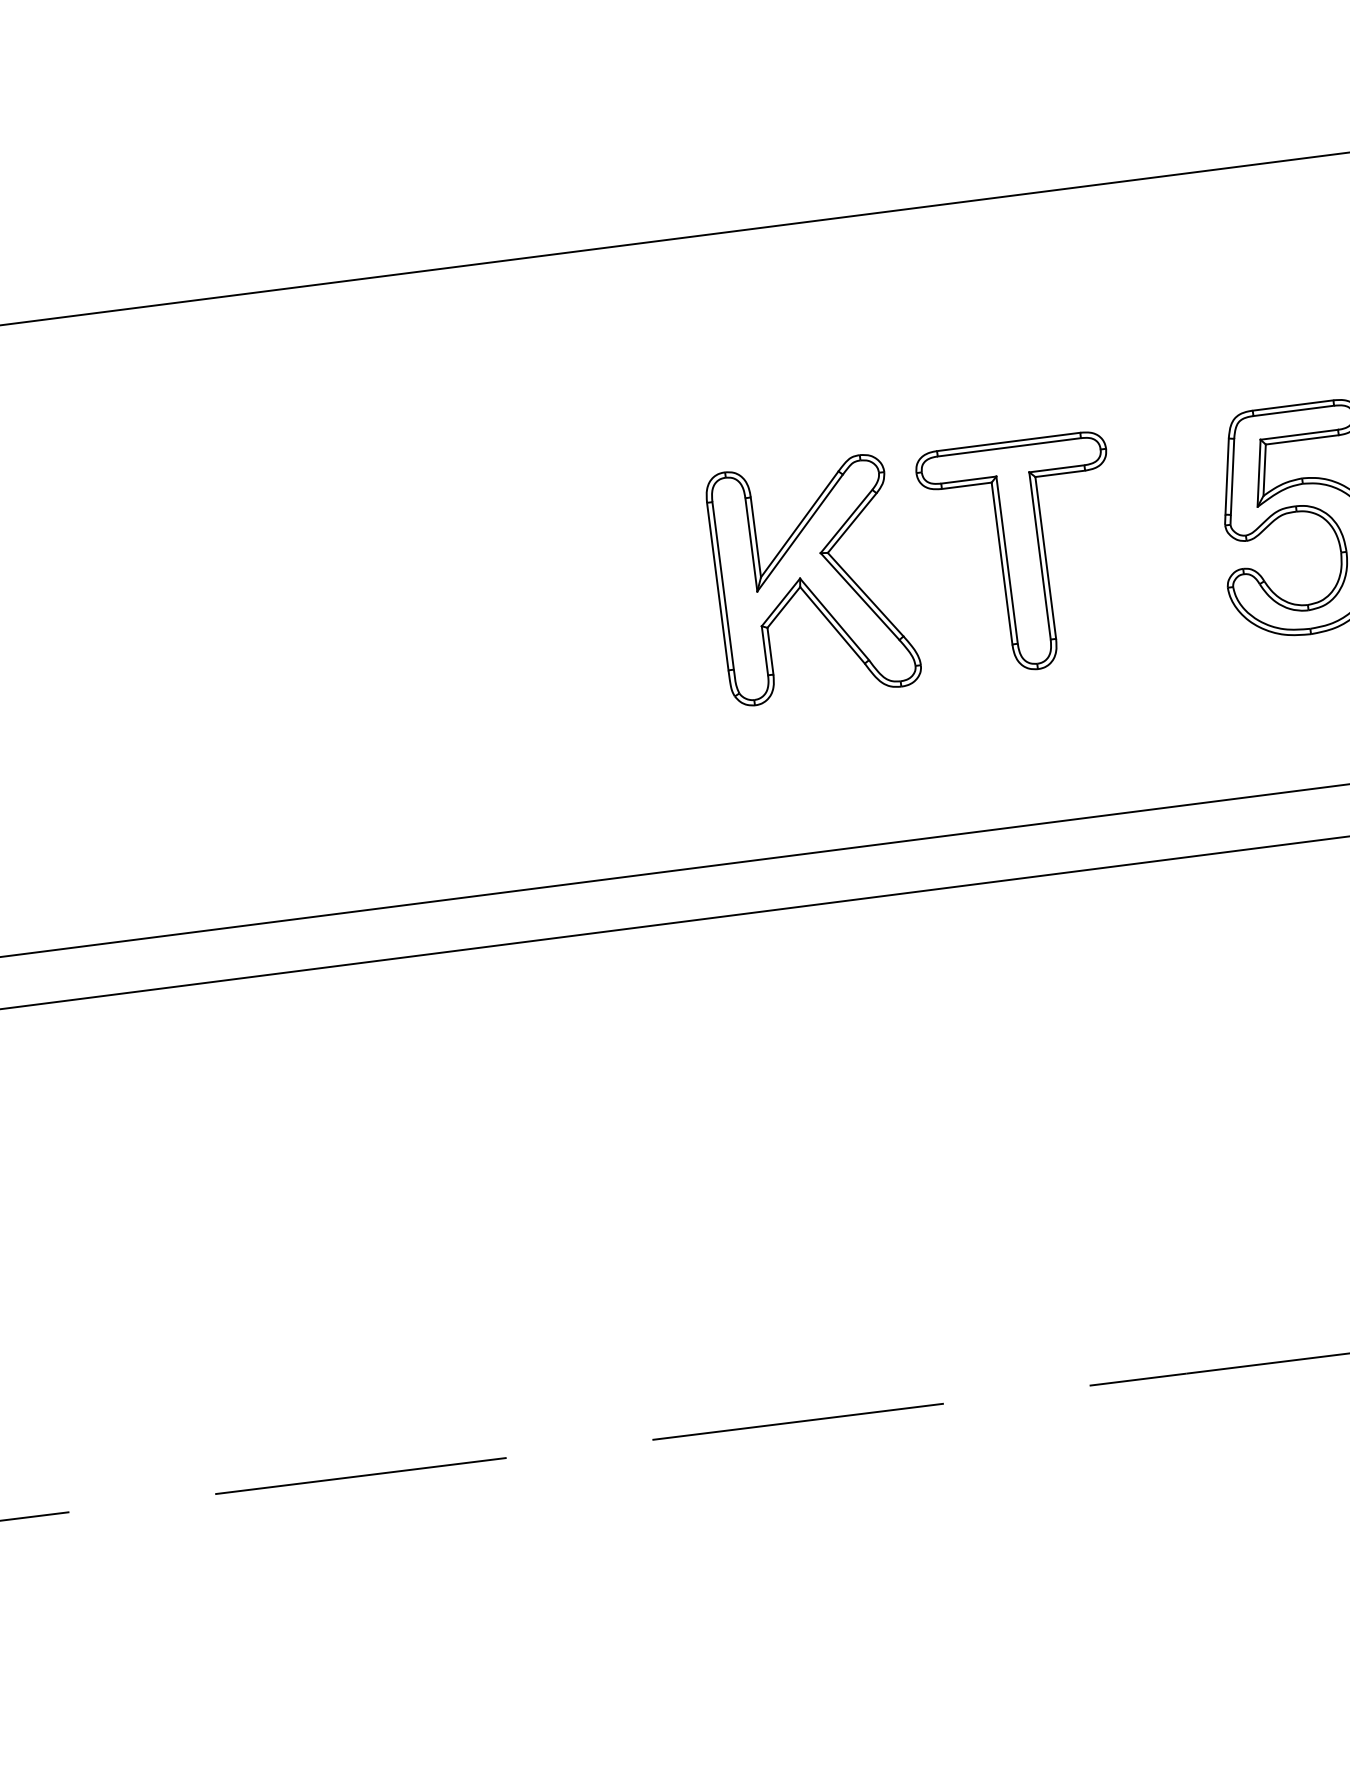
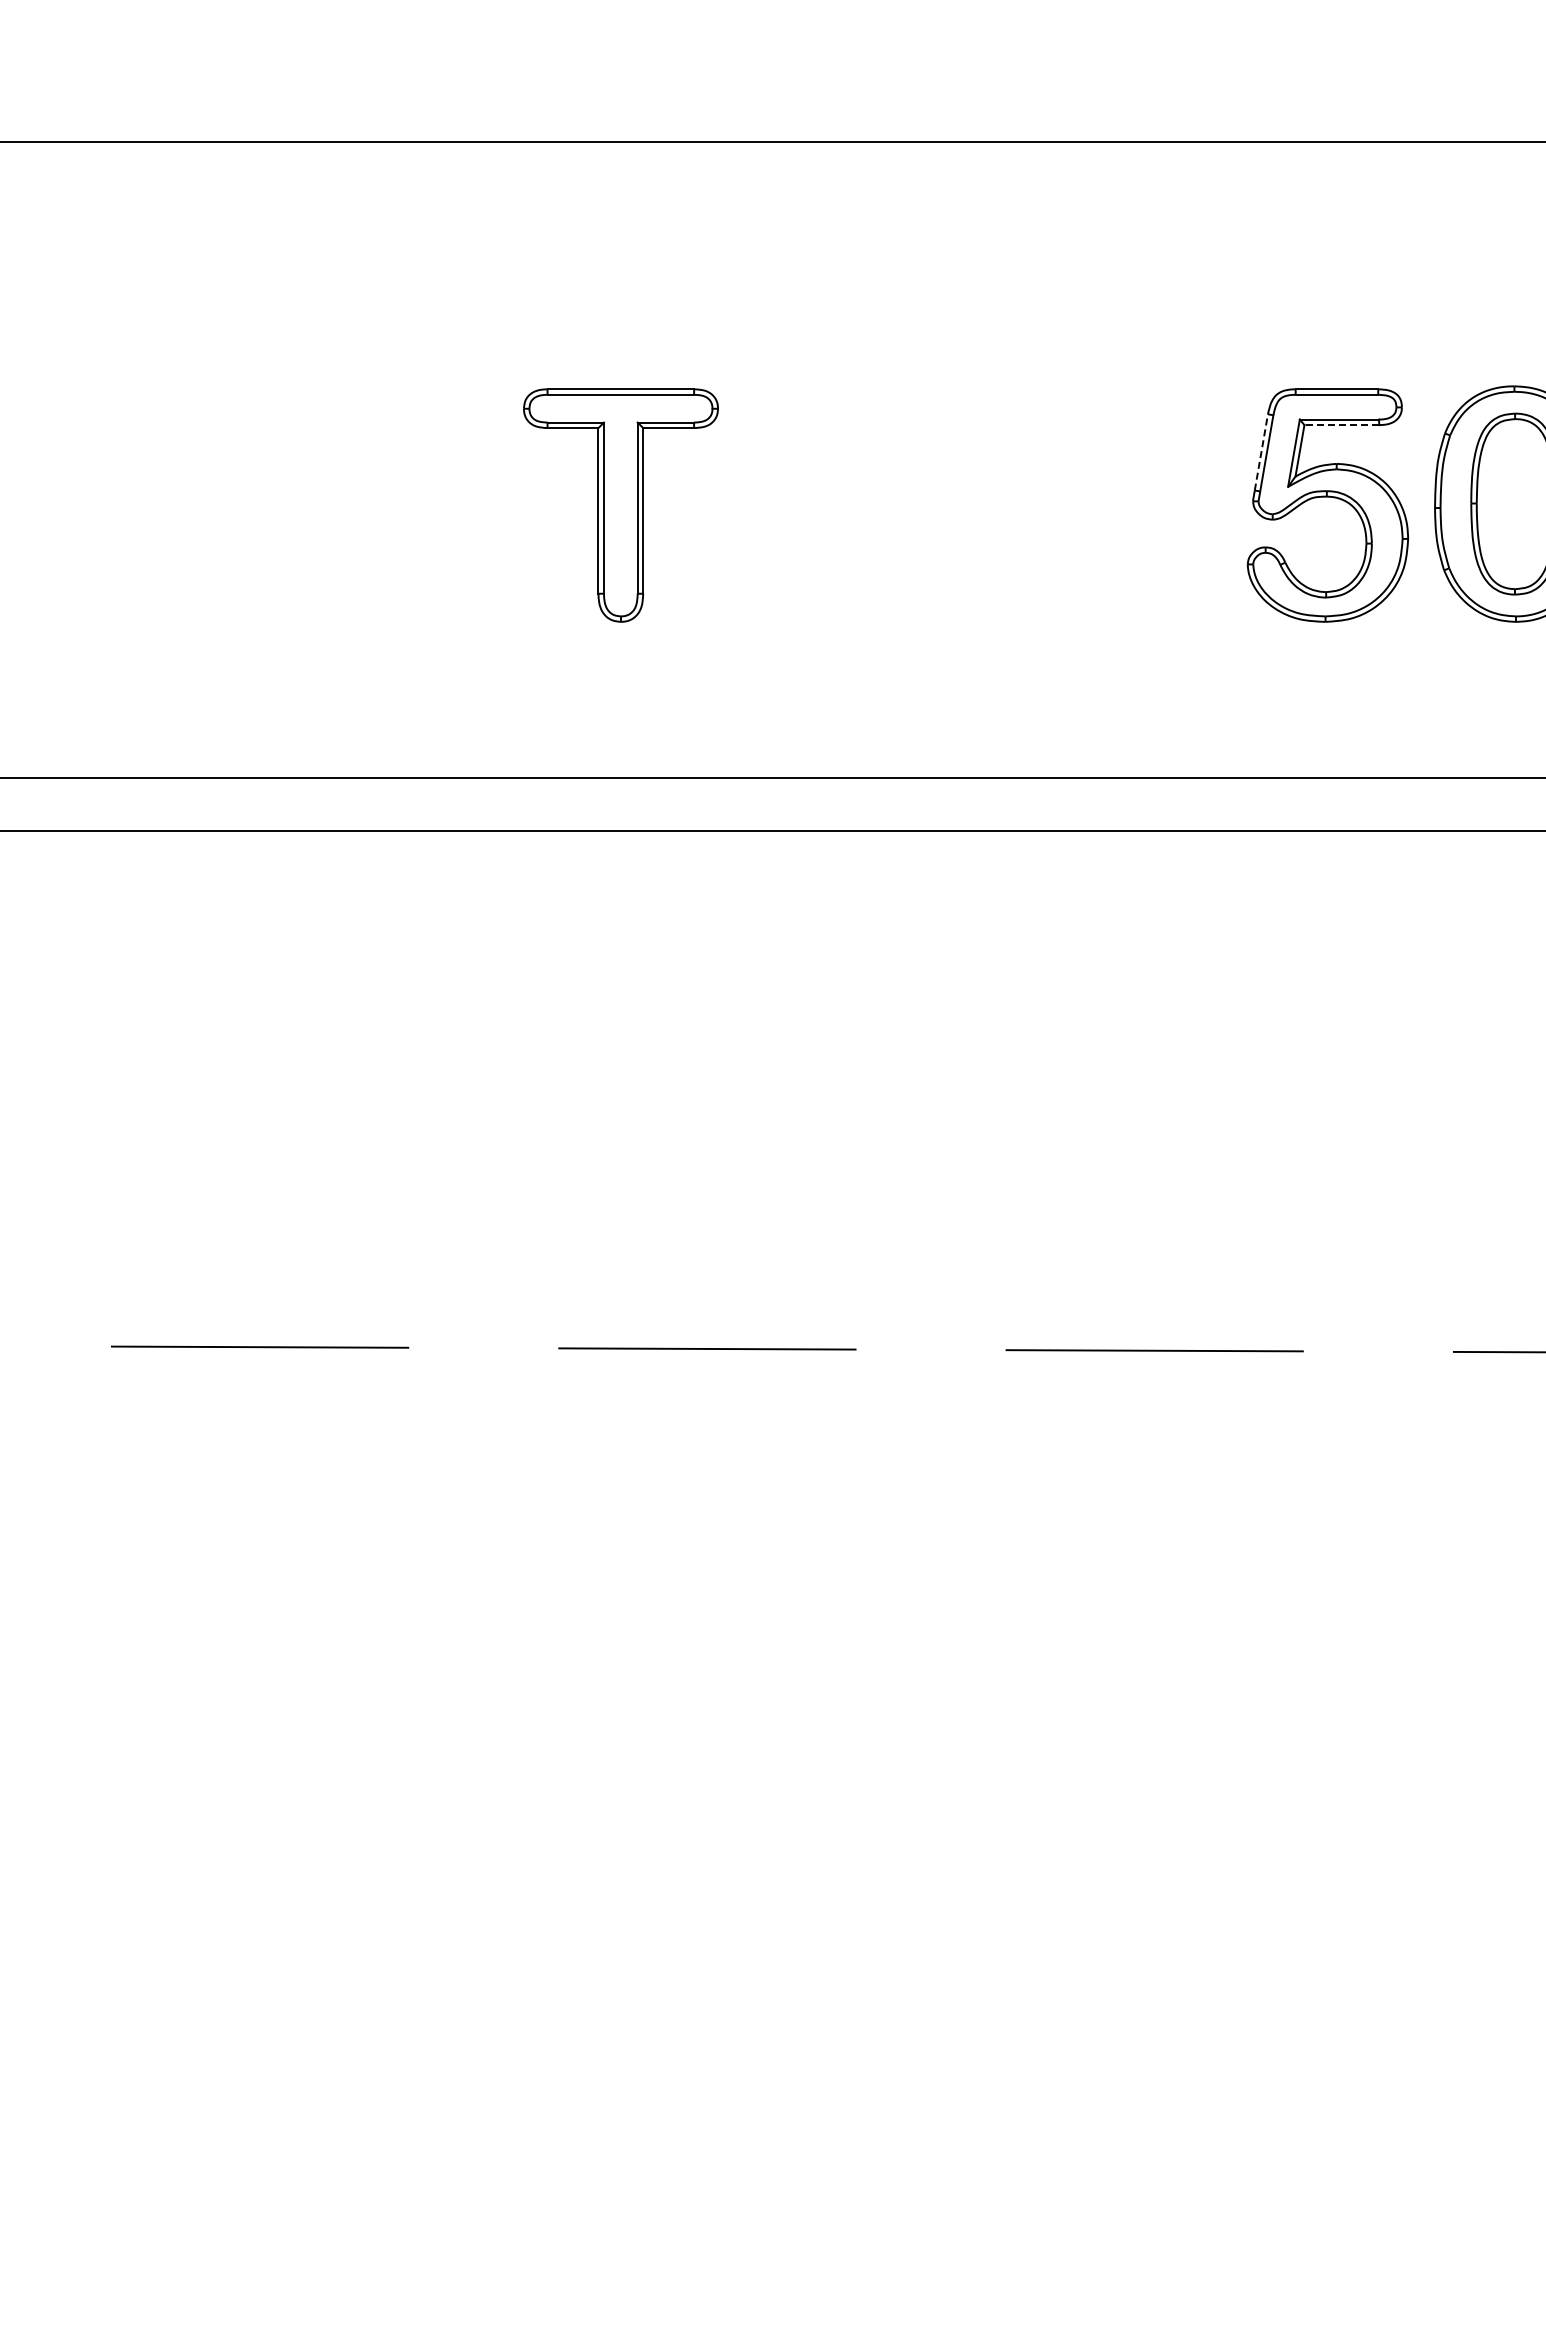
line: (1302, 440) -> (1341, 425), solid -> dashed
line: (1227, 476) -> (1261, 452), solid -> dashed
part: (1022, 555) -> (620, 505), moved
part: (813, 579) -> (831, 502), removed

